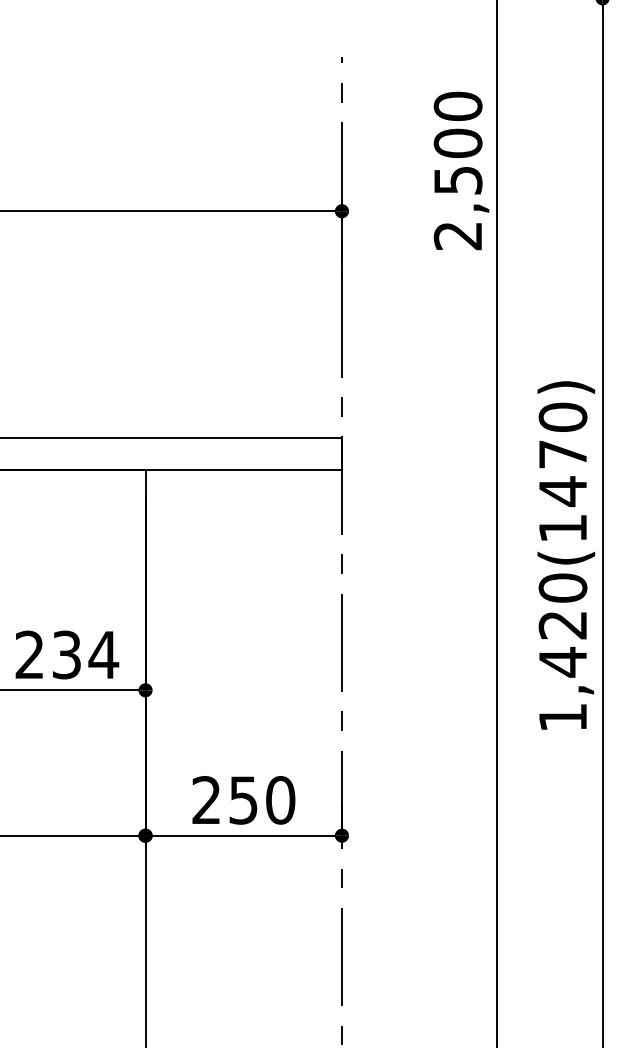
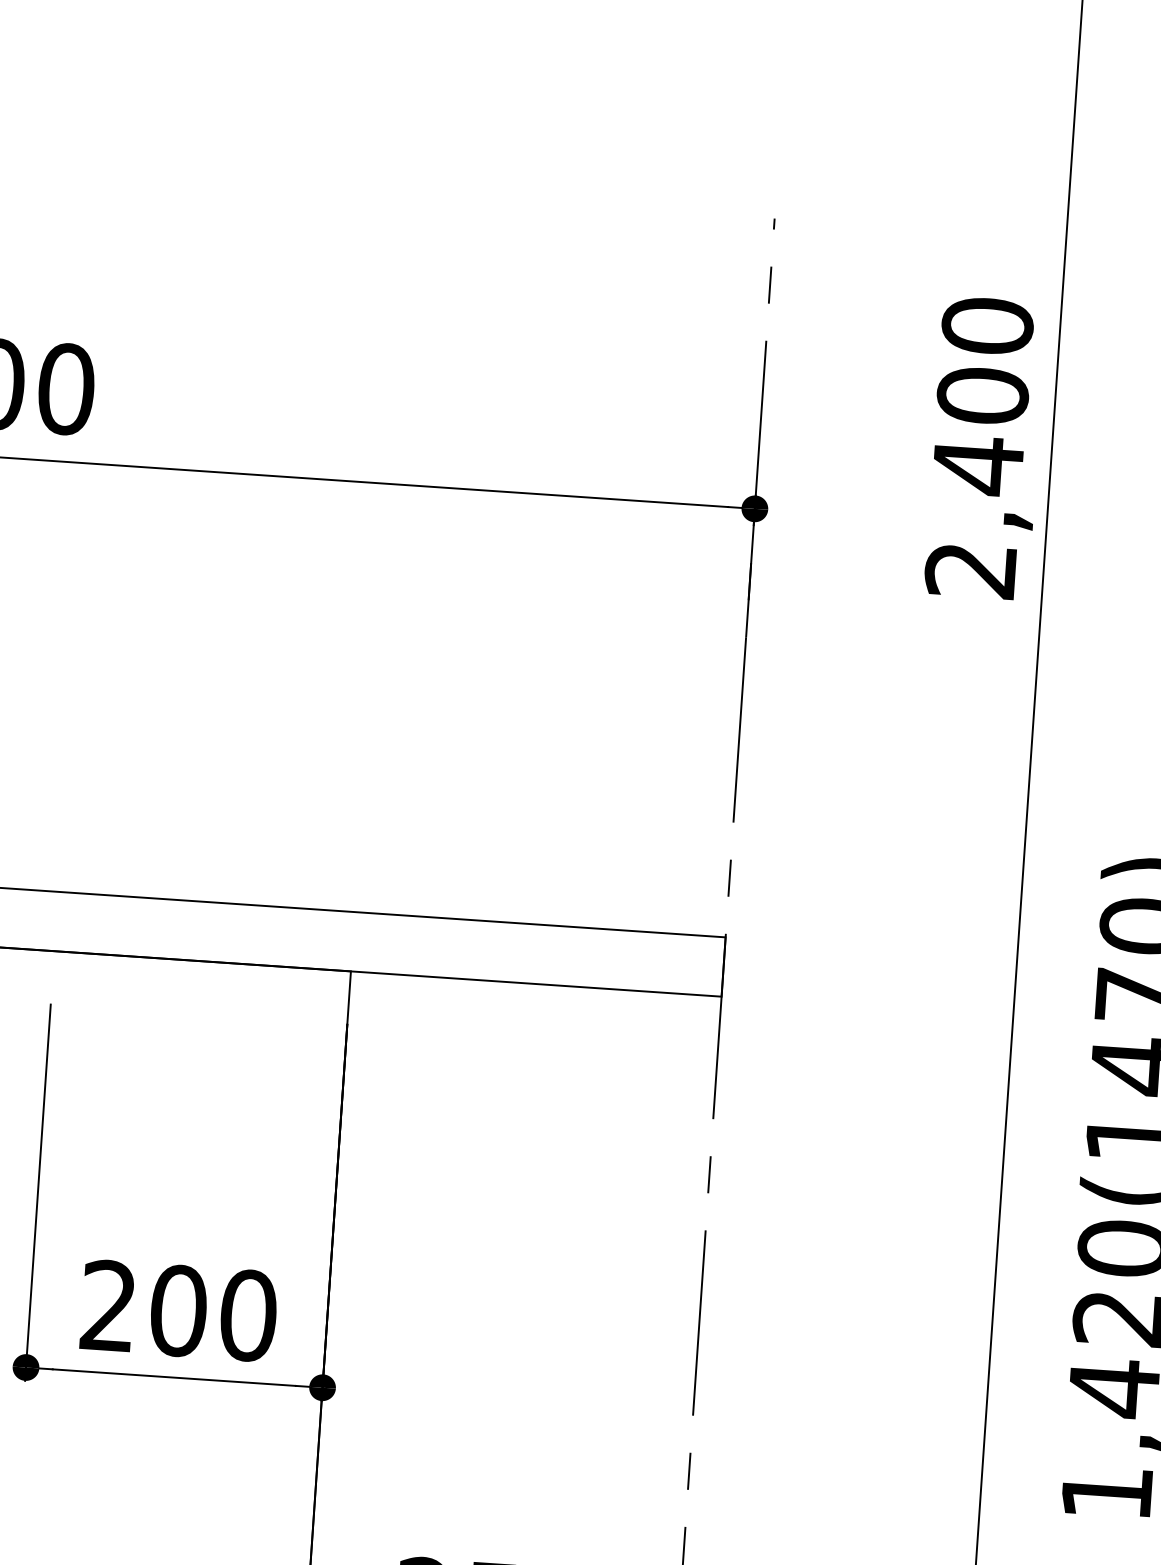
text: (458, 180) -> (978, 465), 2,500 -> 2,400
text: (85, 654) -> (213, 1312), 234 -> 200

